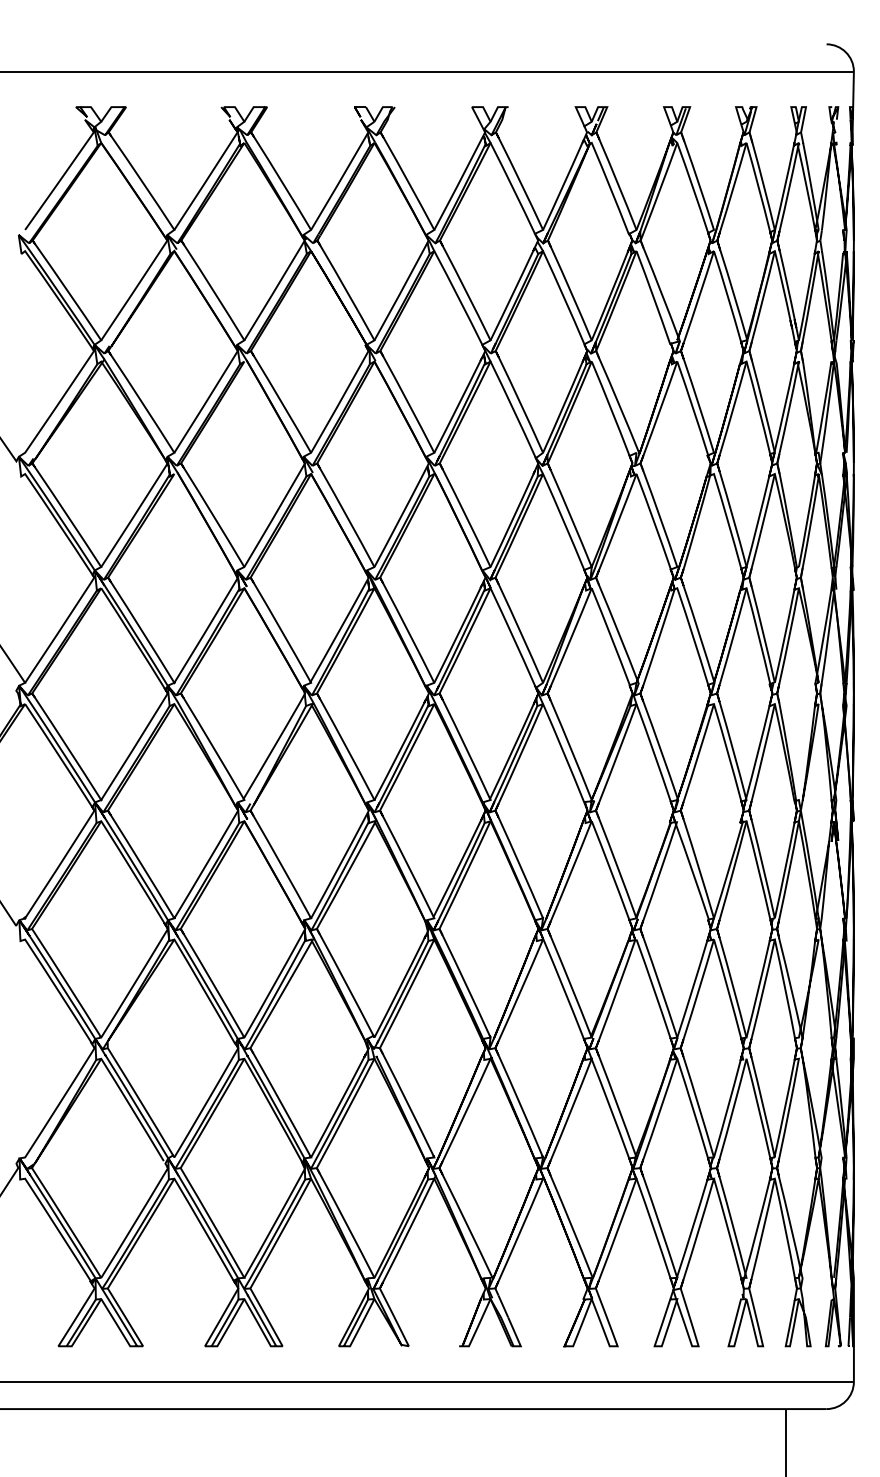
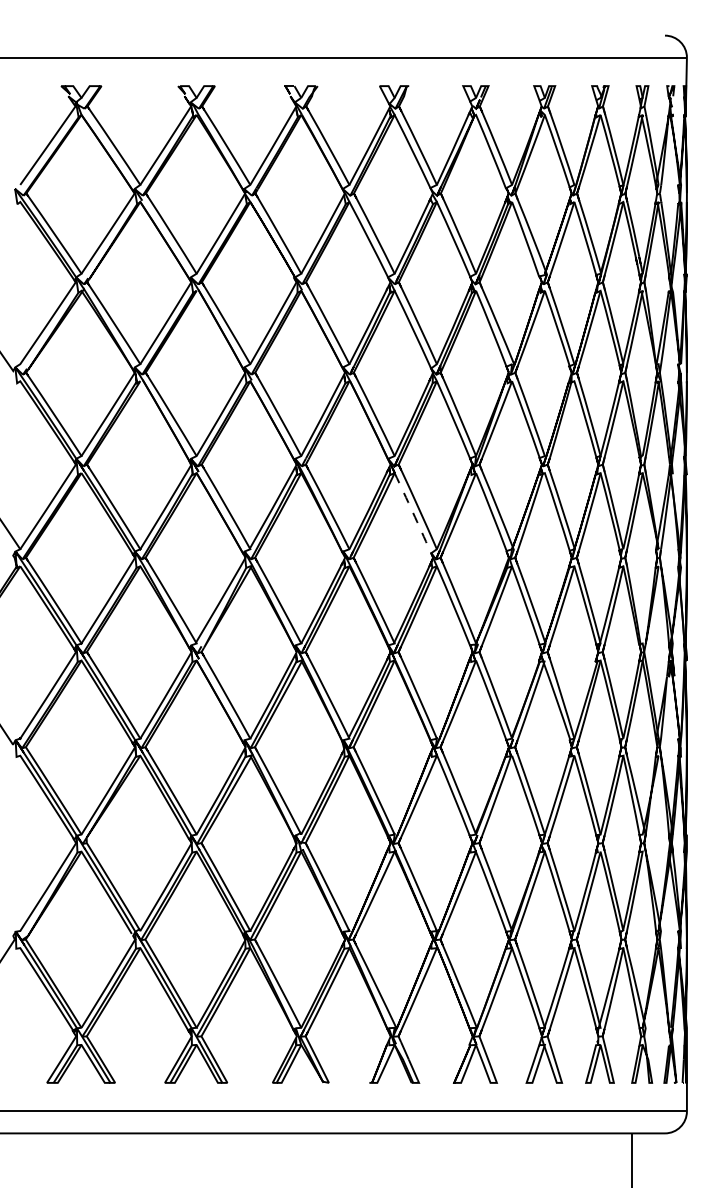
line: (517, 645) -> (416, 519), solid -> dashed

